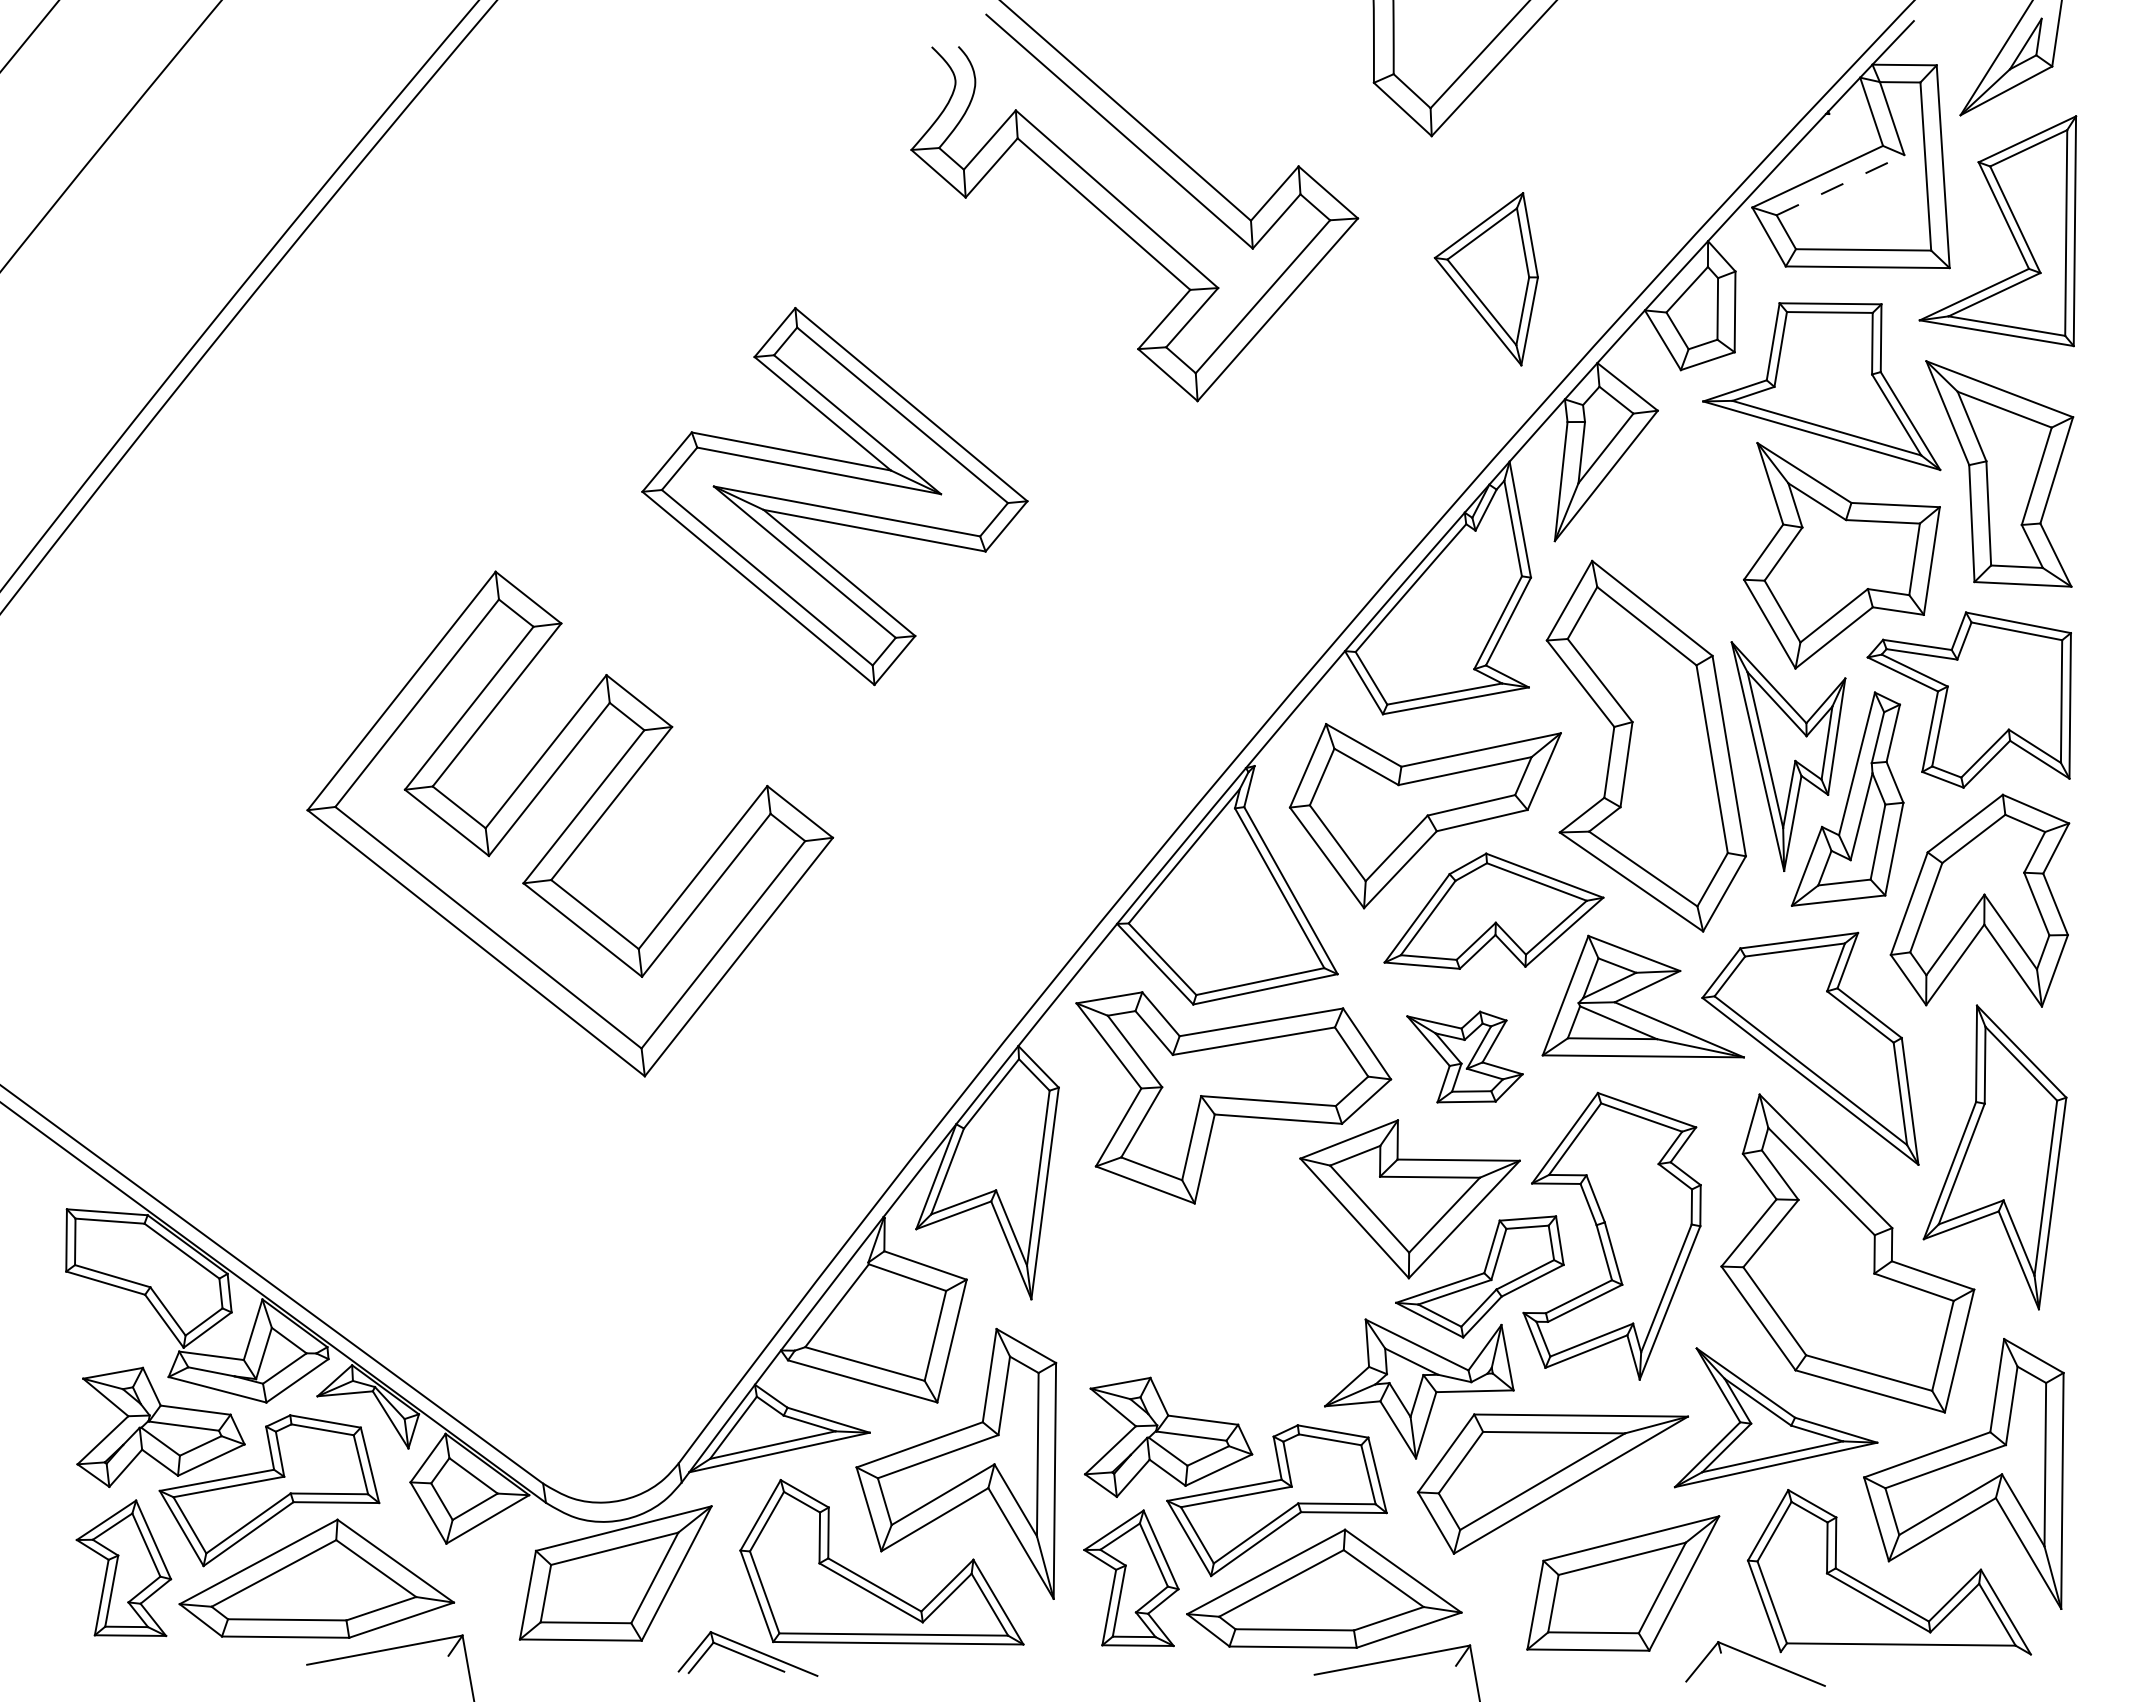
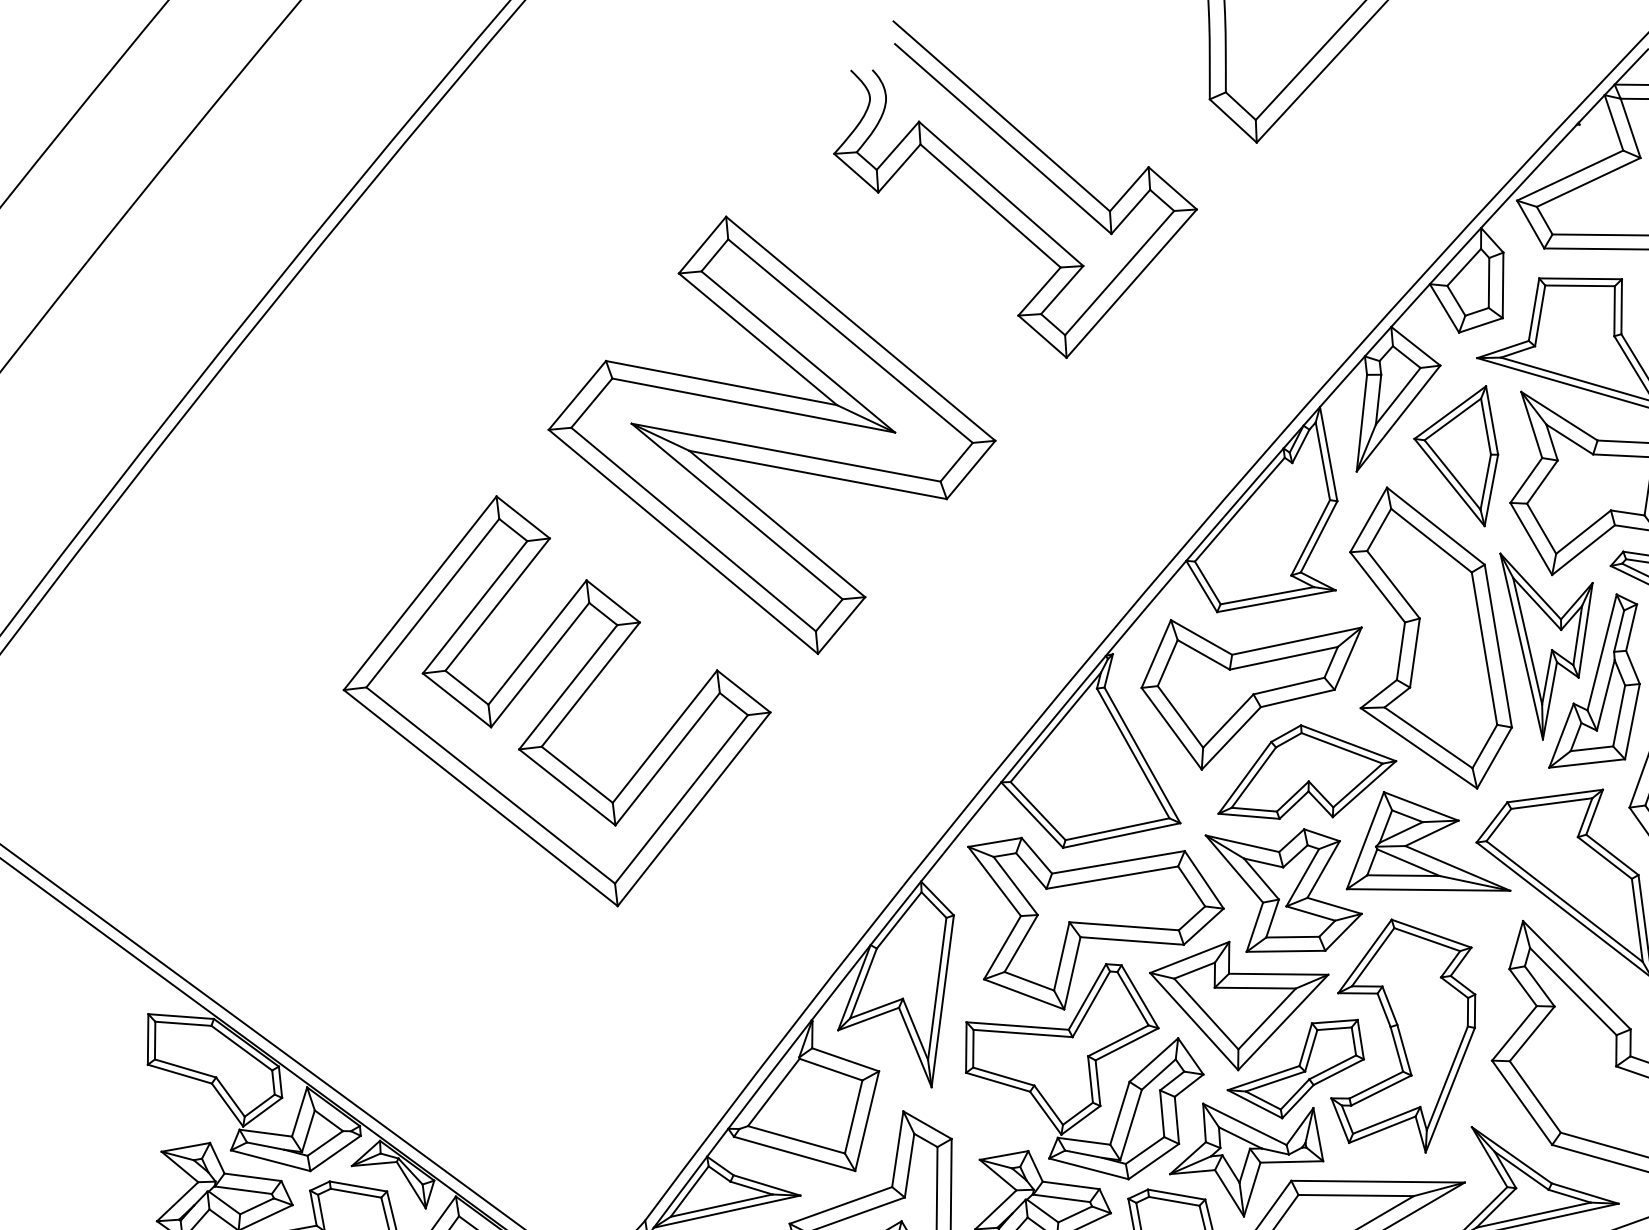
line: (1840, 185) -> (1588, 182), dashed -> solid
part: (1485, 279) -> (1455, 456), moved
part: (834, 496) -> (771, 435), size x1.43
part: (1464, 1056) -> (1283, 890), size x1.67
part: (1219, 1279) -> (1084, 1071), added

